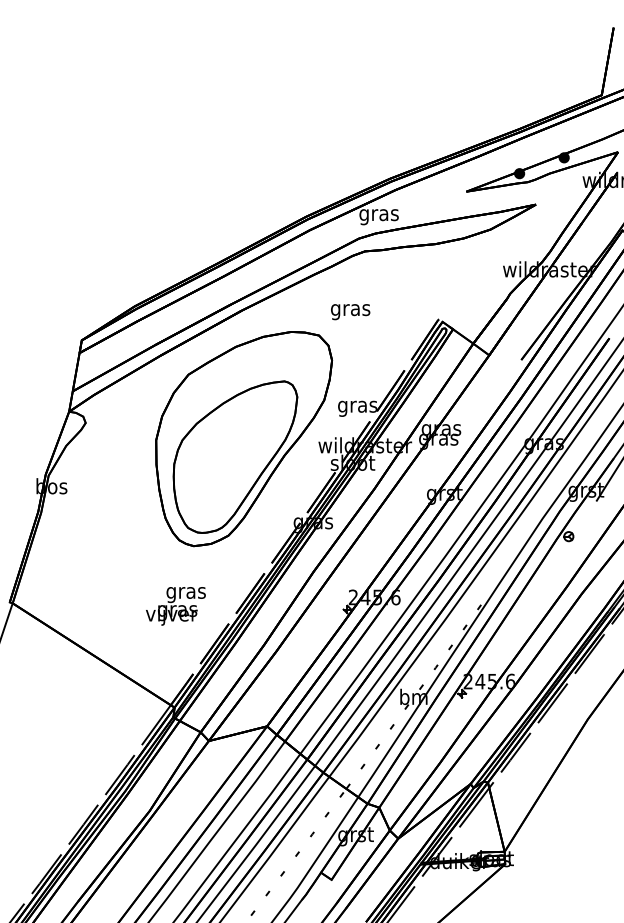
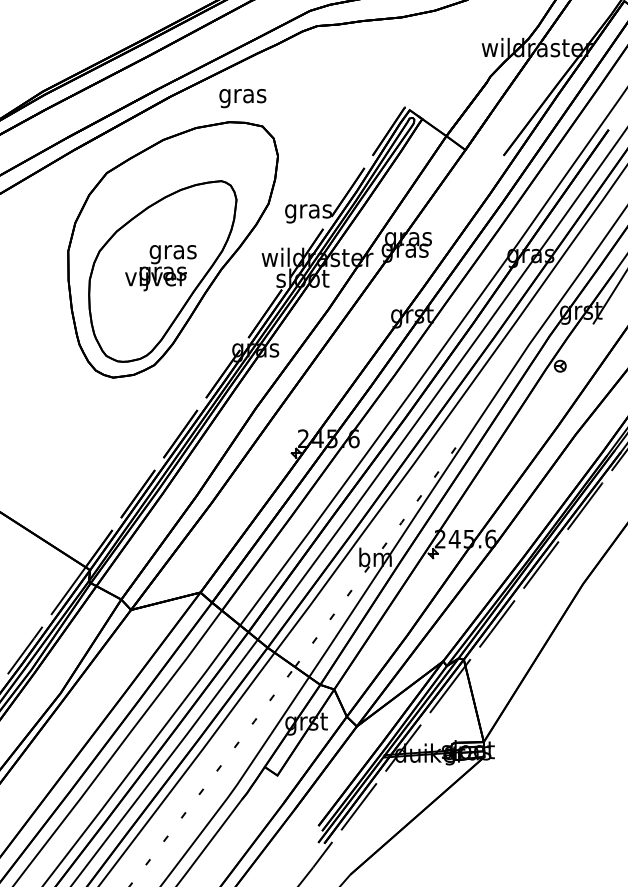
text: (350, 312) -> (242, 98), moved
text: (175, 606) -> (160, 268), moved

